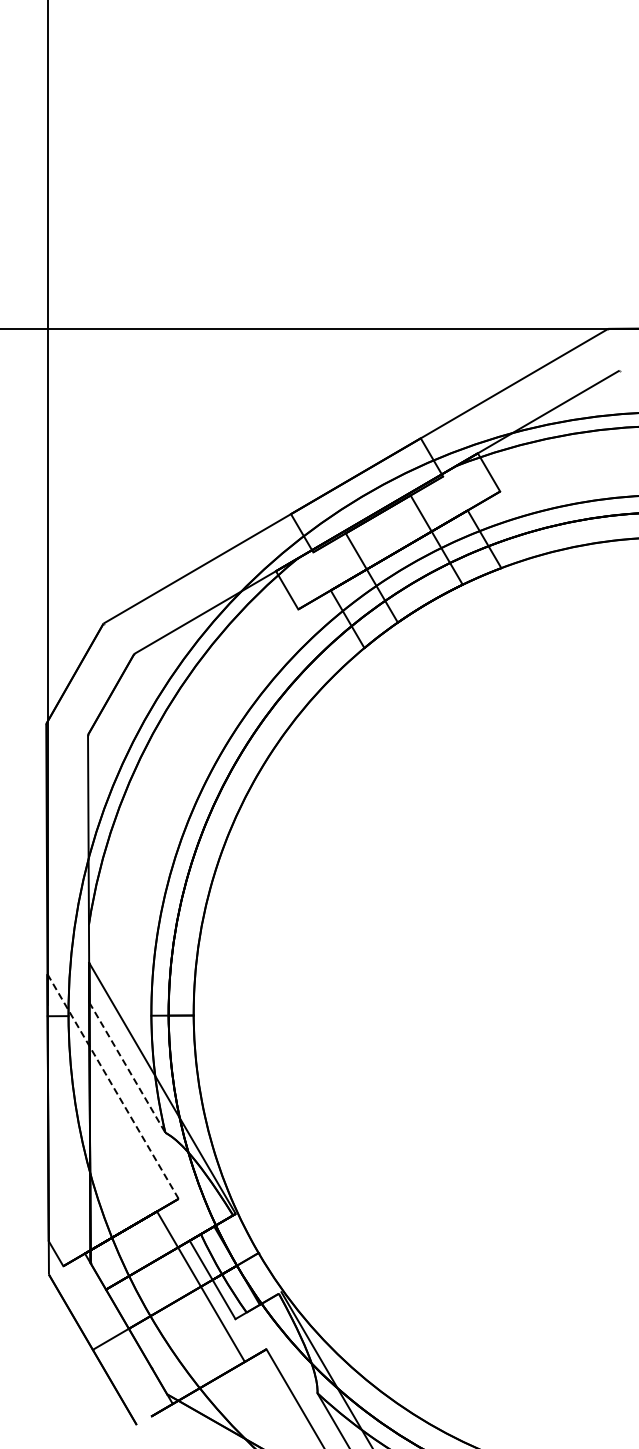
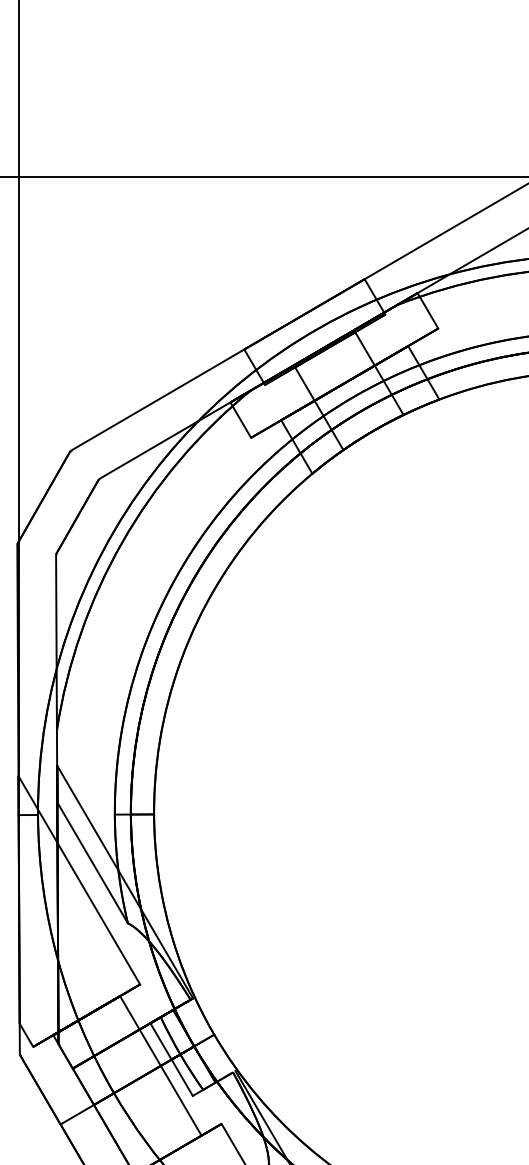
line: (127, 1068) -> (92, 863), dashed -> solid
line: (112, 1086) -> (78, 880), dashed -> solid

